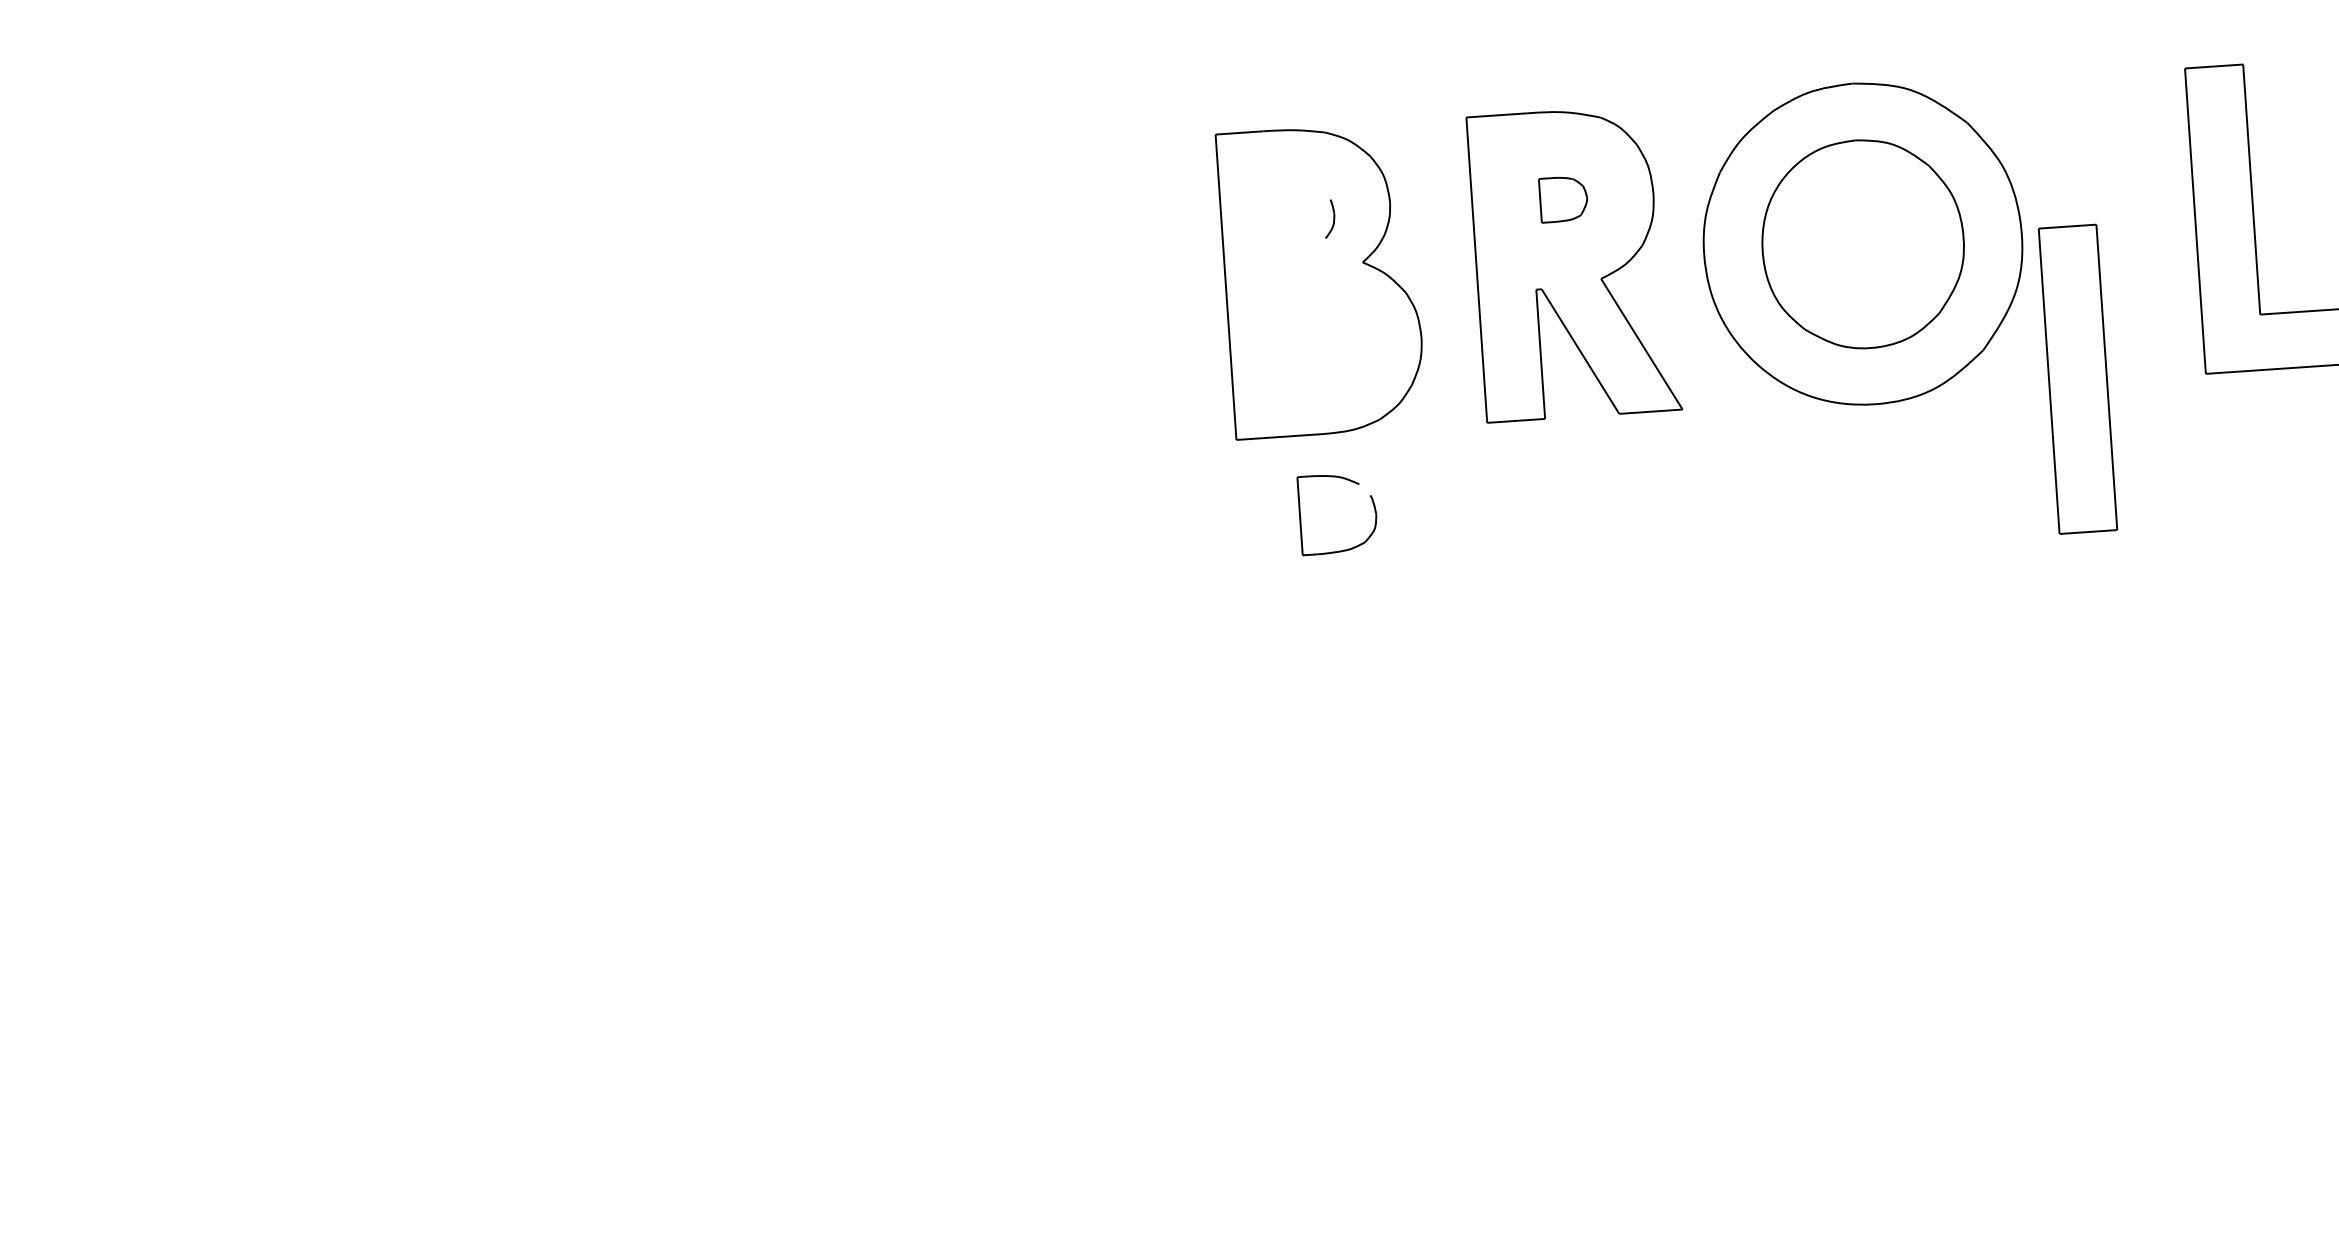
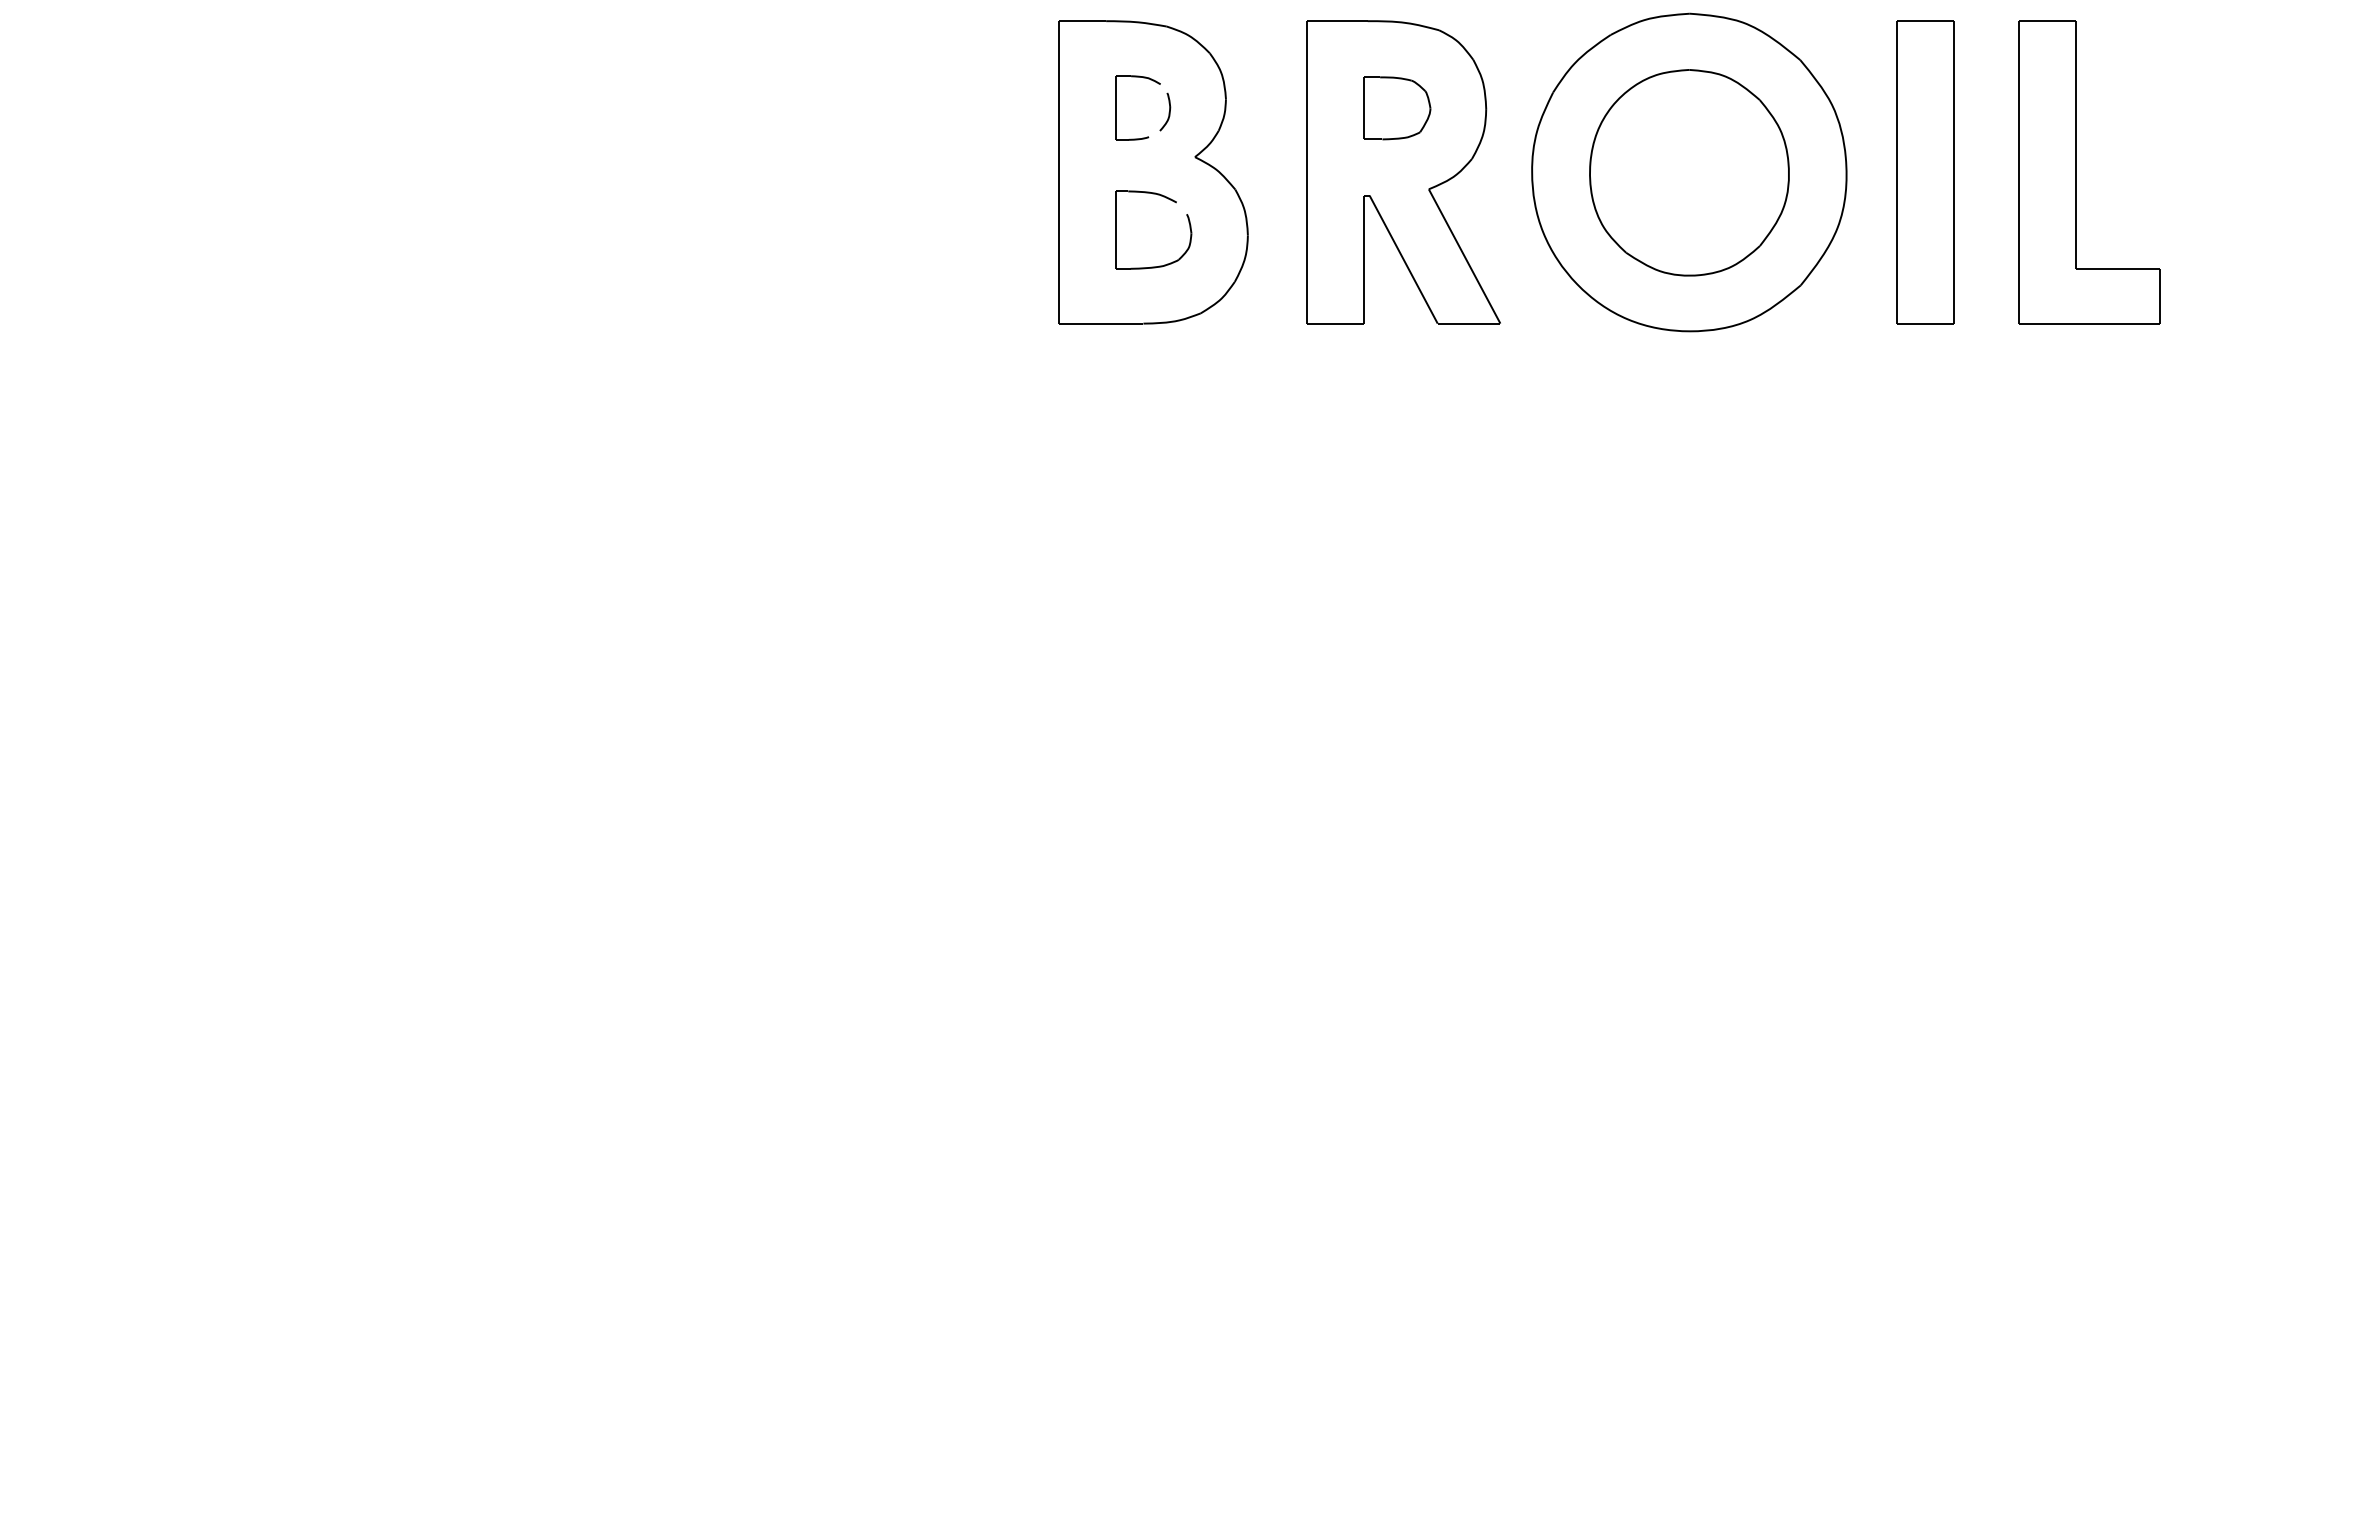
part: (1563, 199) -> (1397, 108), size x1.43
part: (1280, 217) -> (1116, 107), added
part: (2078, 379) -> (1925, 172), moved
part: (1345, 480) -> (1163, 197), moved

